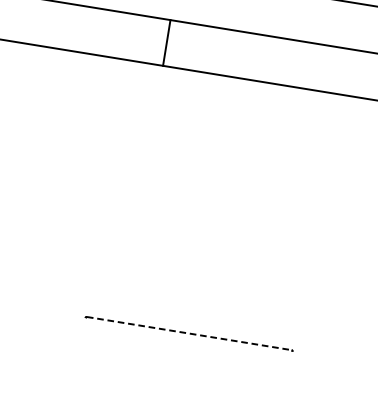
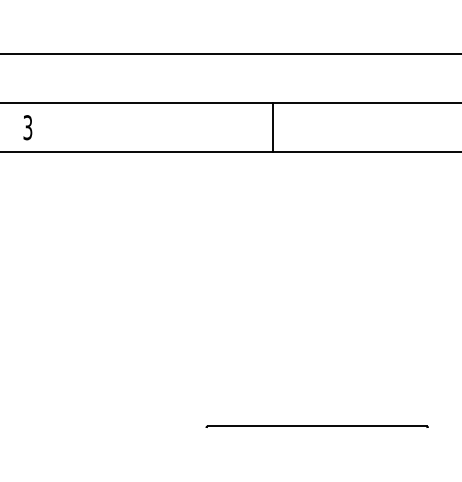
line: (166, 42) -> (272, 127), moved
line: (189, 333) -> (317, 426), dashed -> solid

